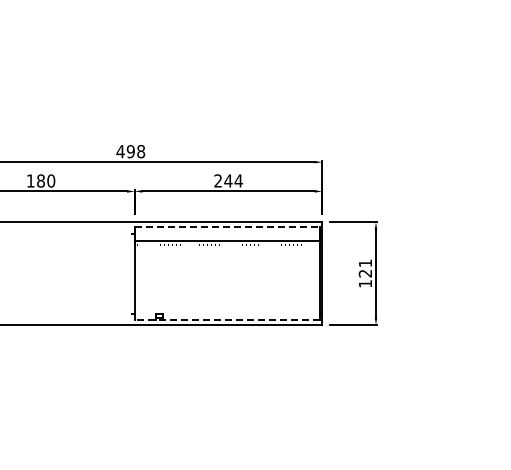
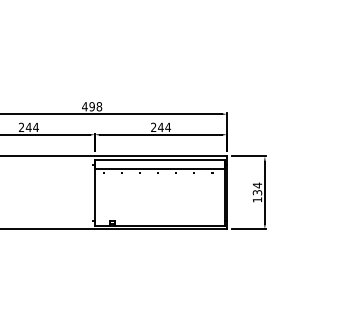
text: (40, 180) -> (28, 127), 180 -> 244
line: (227, 226) -> (160, 159), dashed -> solid
text: (365, 268) -> (257, 189), 121 -> 134
line: (227, 320) -> (160, 225), dashed -> solid

